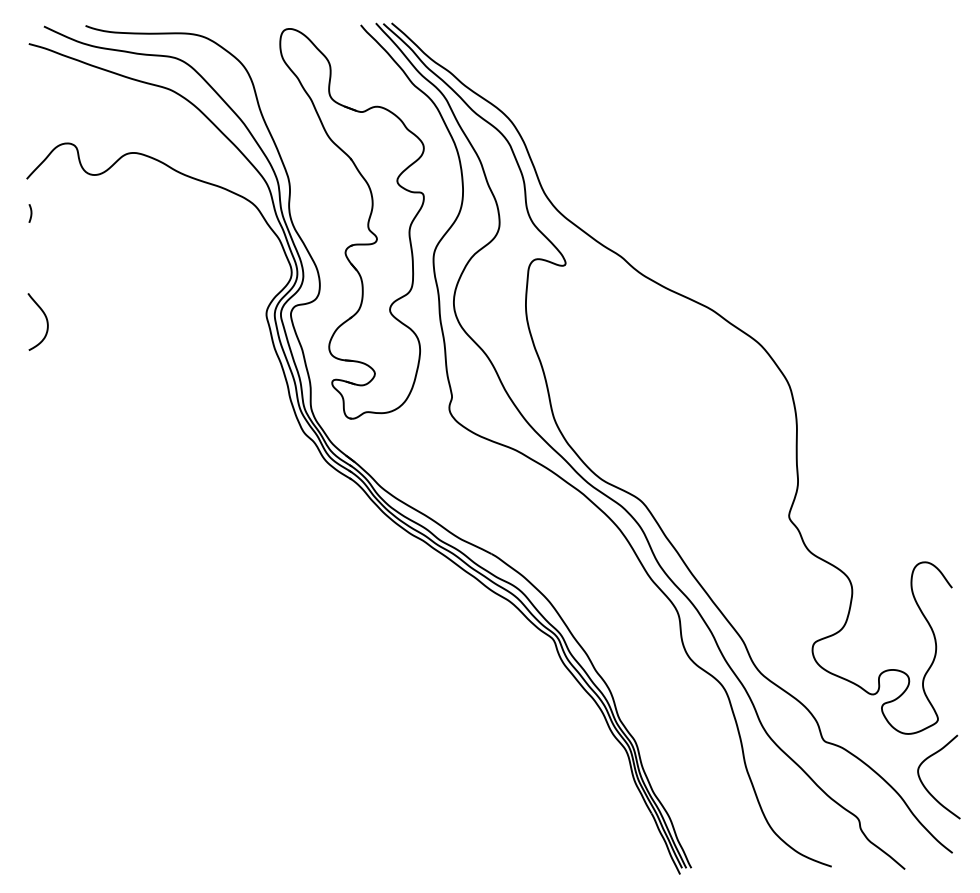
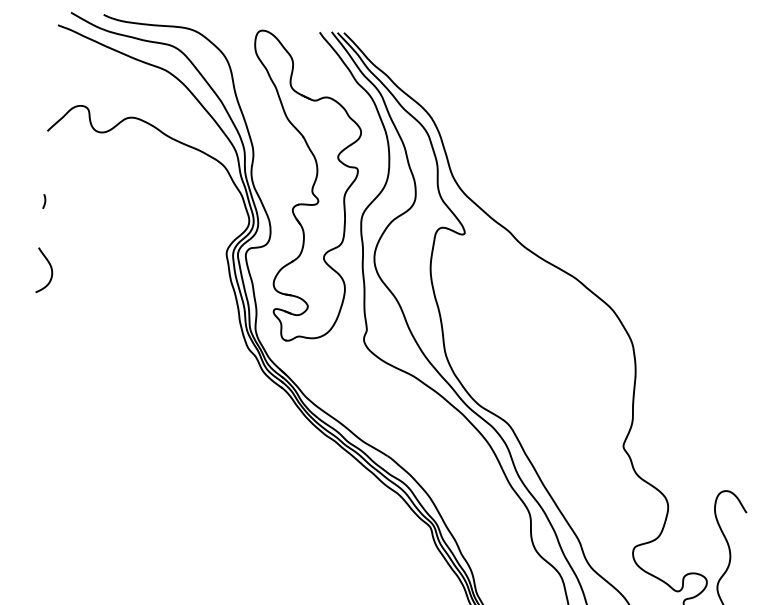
curve: (30, 213) -> (44, 201), moved
curve: (45, 318) -> (50, 268), moved

